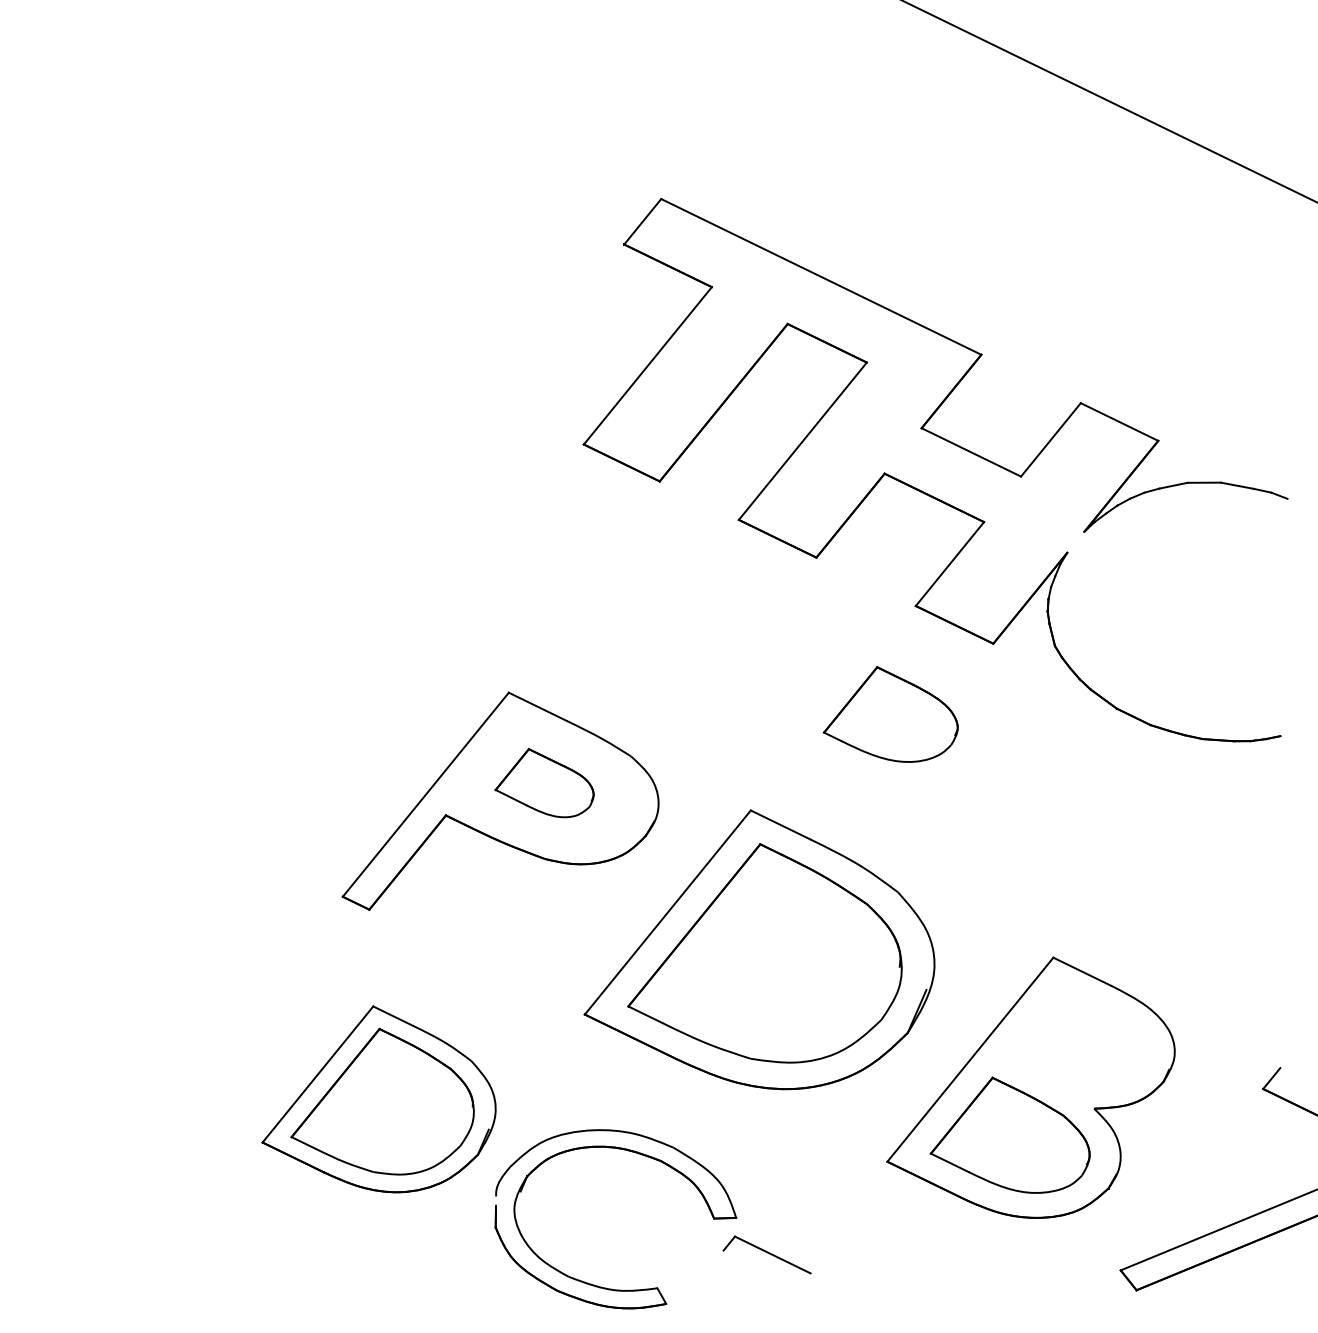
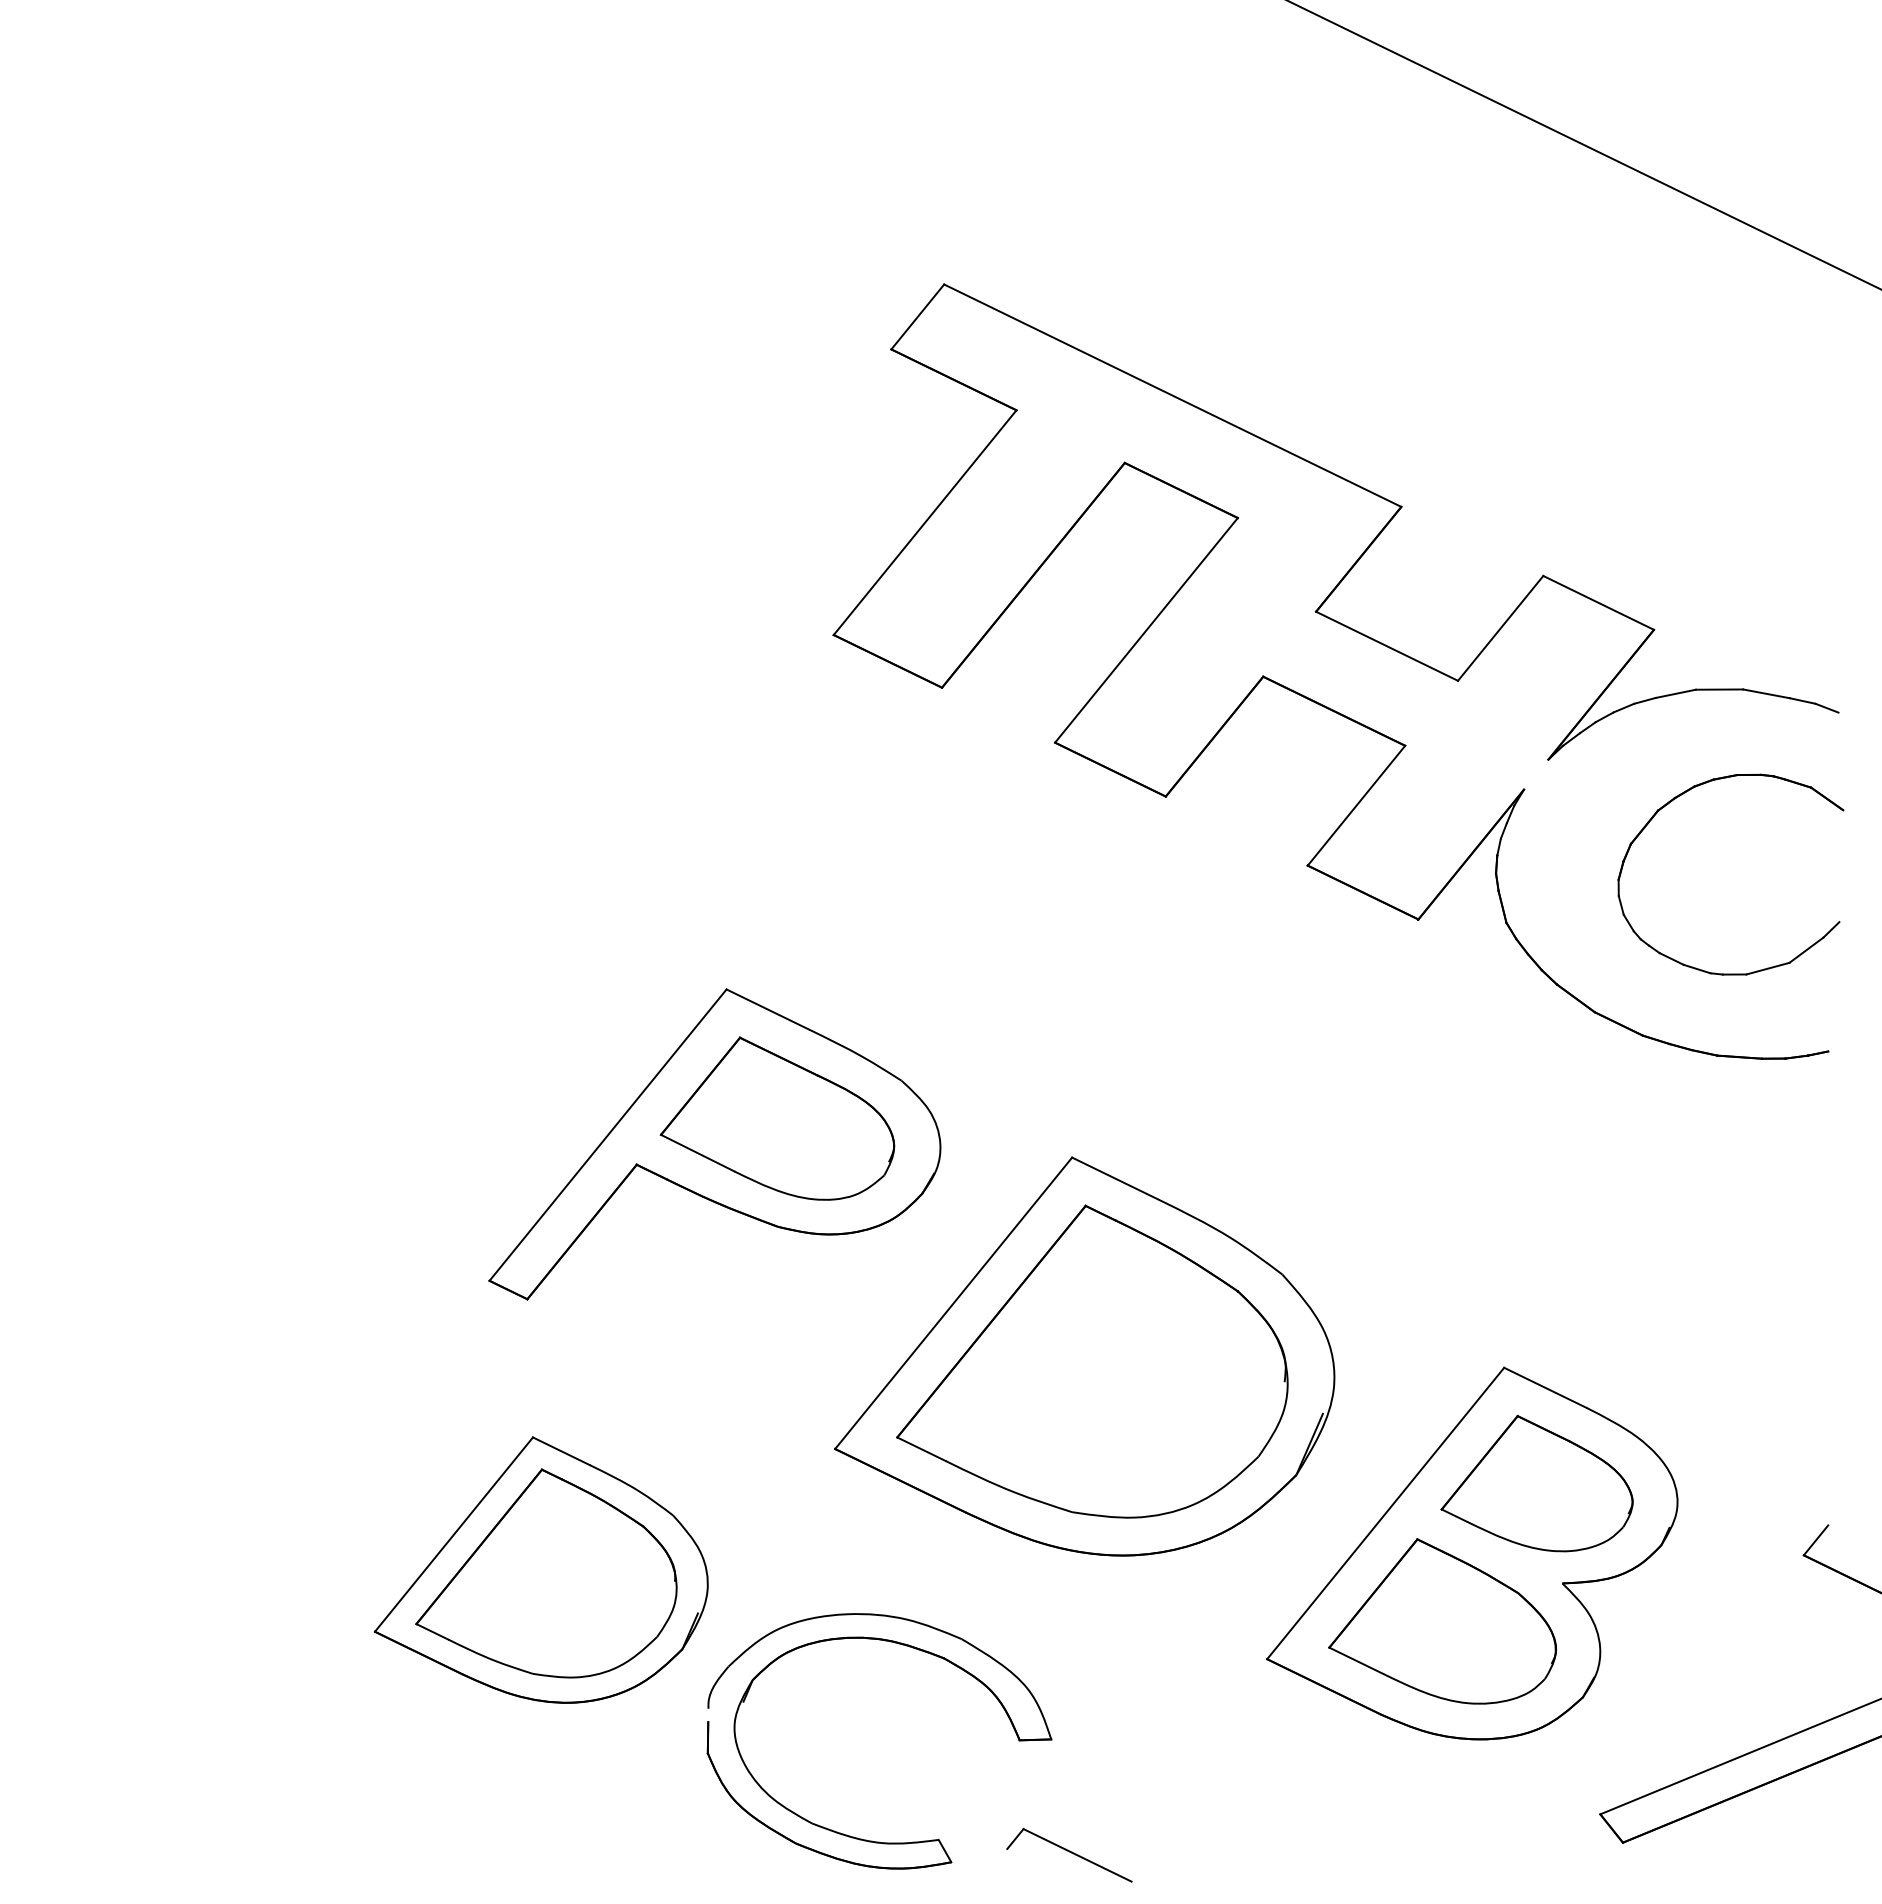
part: (1180, 555) -> (1685, 793), added
part: (890, 714) -> (1536, 1483), moved
part: (544, 783) -> (777, 1118), size x1.67
part: (767, 1254) -> (1069, 1854), moved

